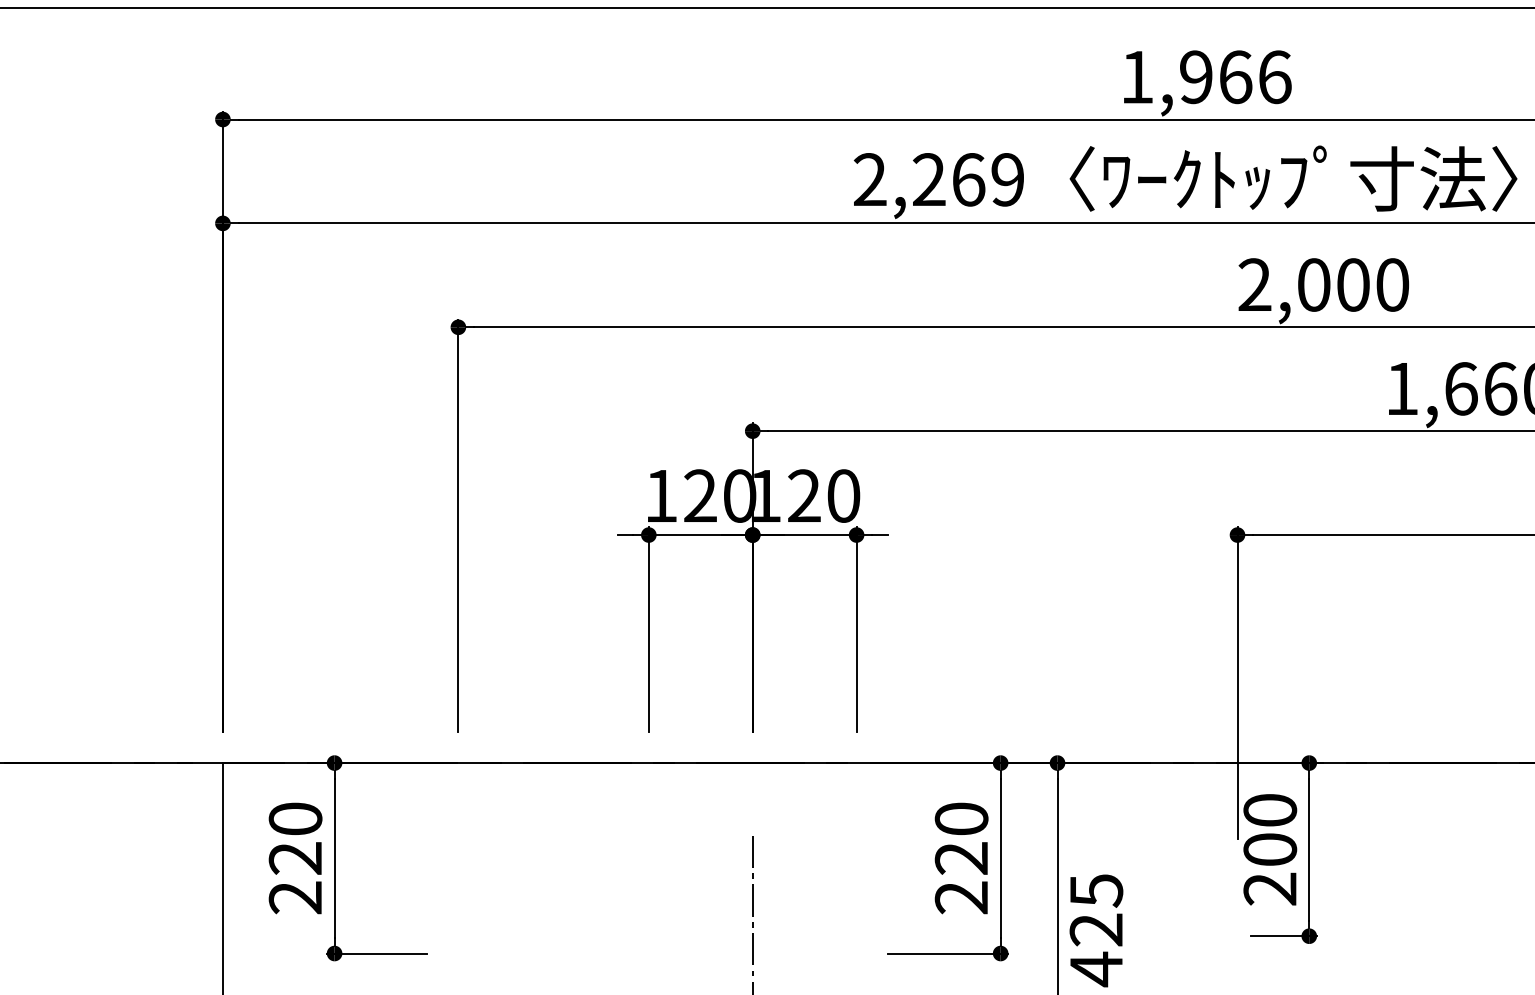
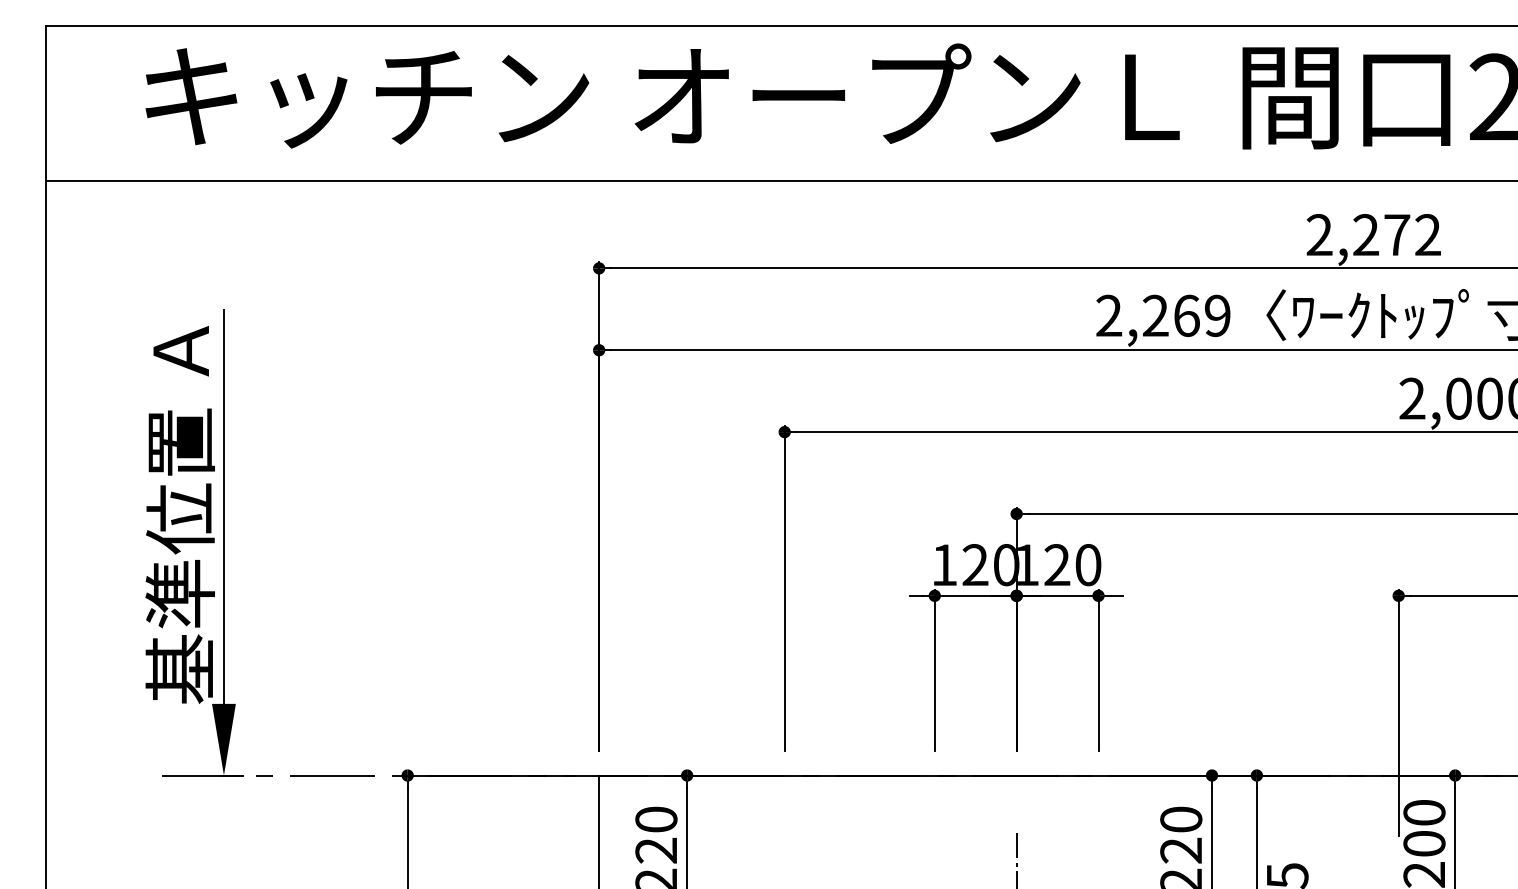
text: (1205, 77) -> (1373, 235), 1,966 -> 2,272

